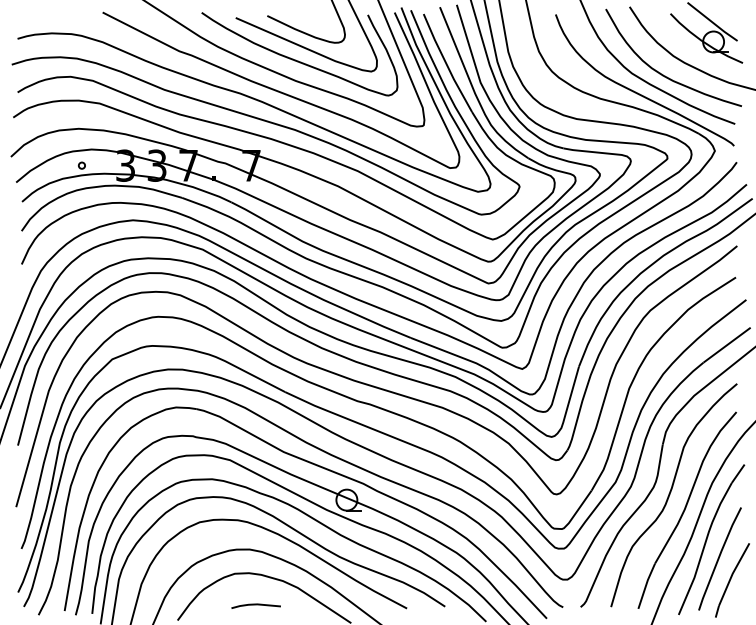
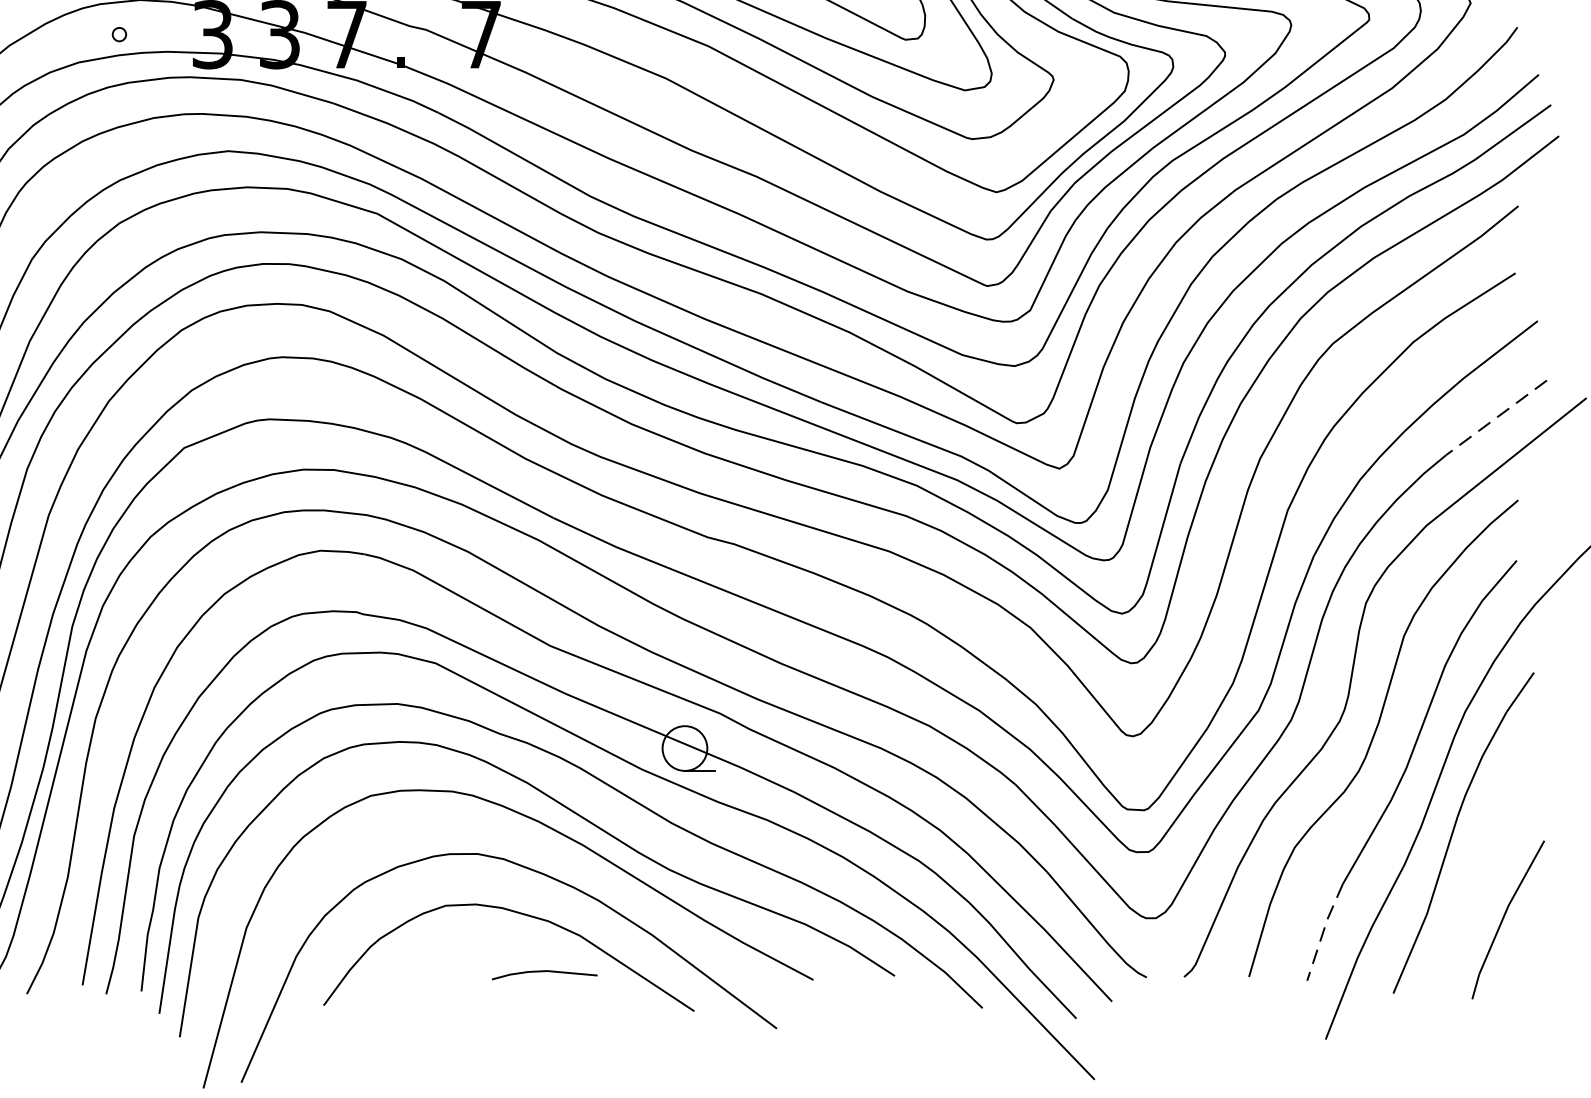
line: (726, 345) -> (1495, 418), solid -> dashed
line: (719, 558) -> (1480, 873), removed
line: (646, 585) -> (1324, 930), solid -> dashed
line: (255, 605) -> (543, 973), moved

